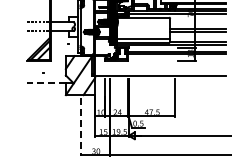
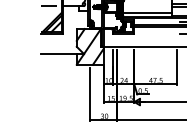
line: (46, 83) -> (59, 54), dashed -> solid
line: (80, 127) -> (90, 94), dashed -> solid

